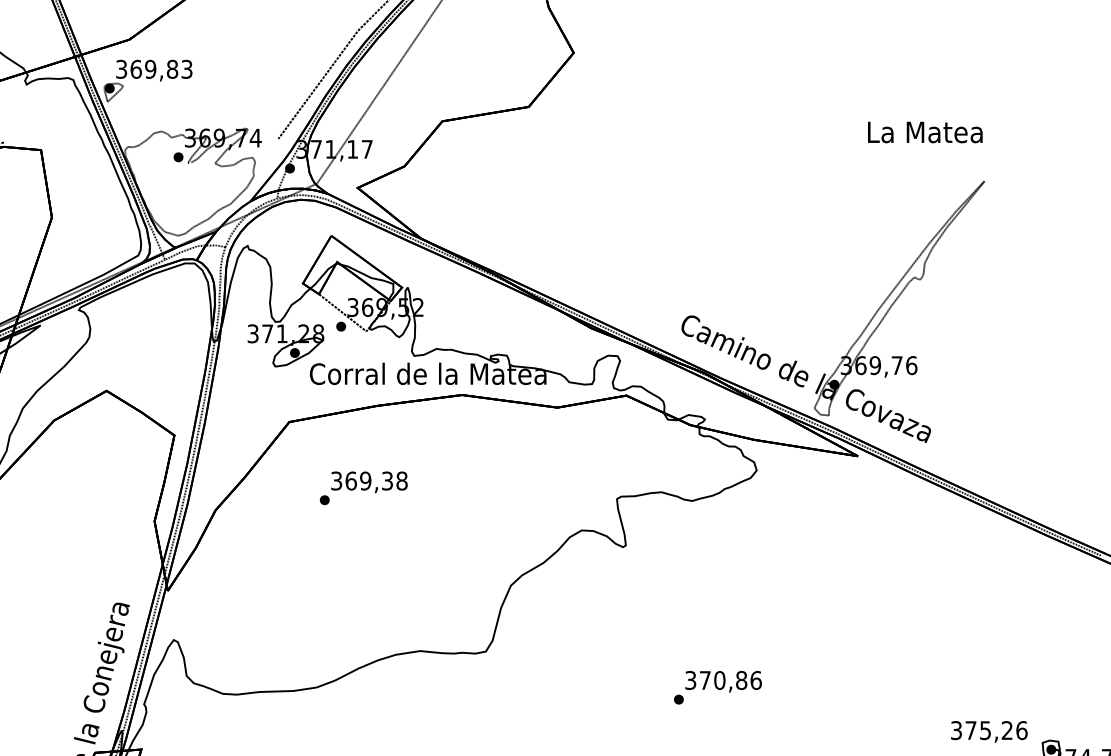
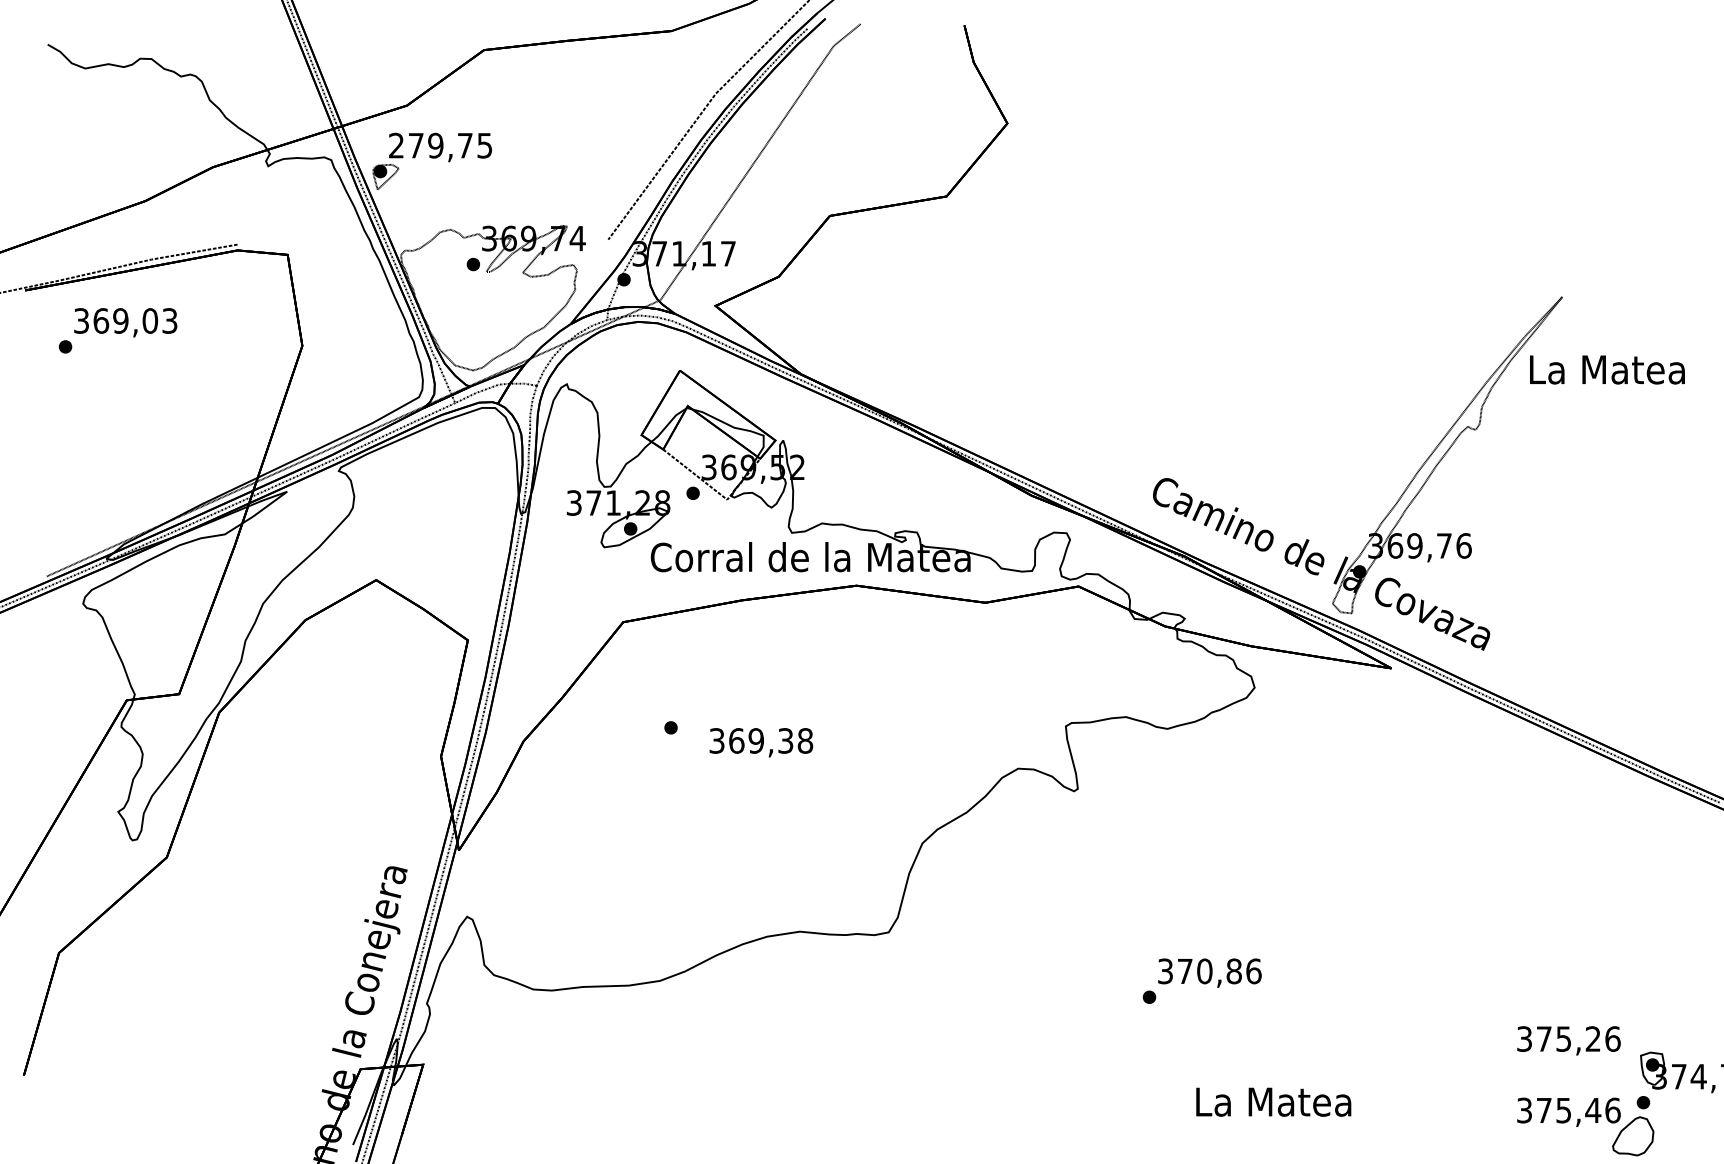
text: (154, 69) -> (440, 145), 369,83 -> 279,75
text: (925, 132) -> (1607, 369), moved
text: (369, 482) -> (761, 742), moved

